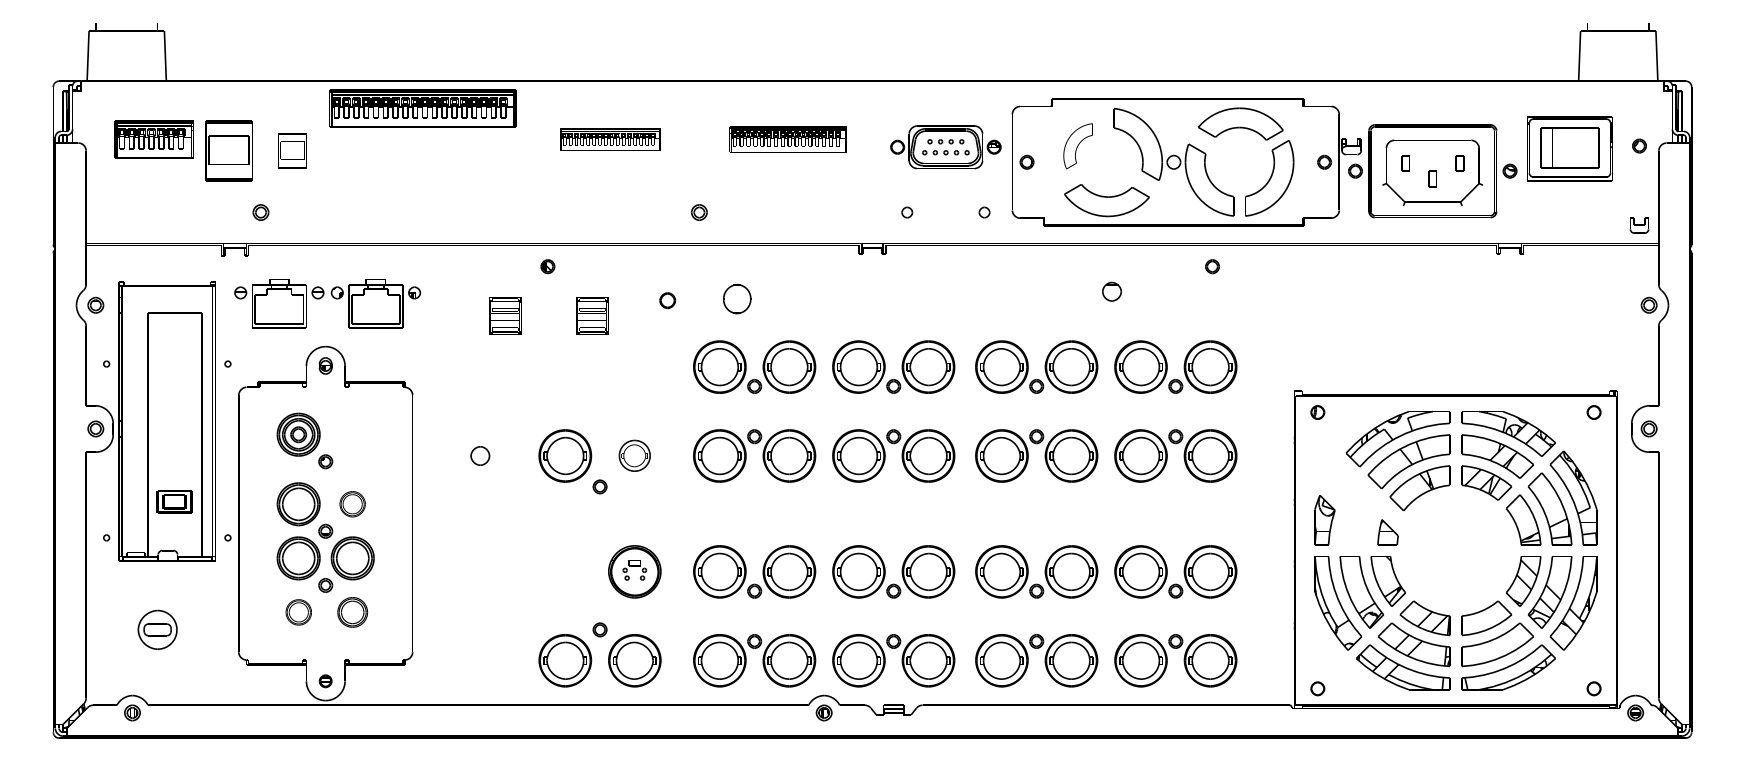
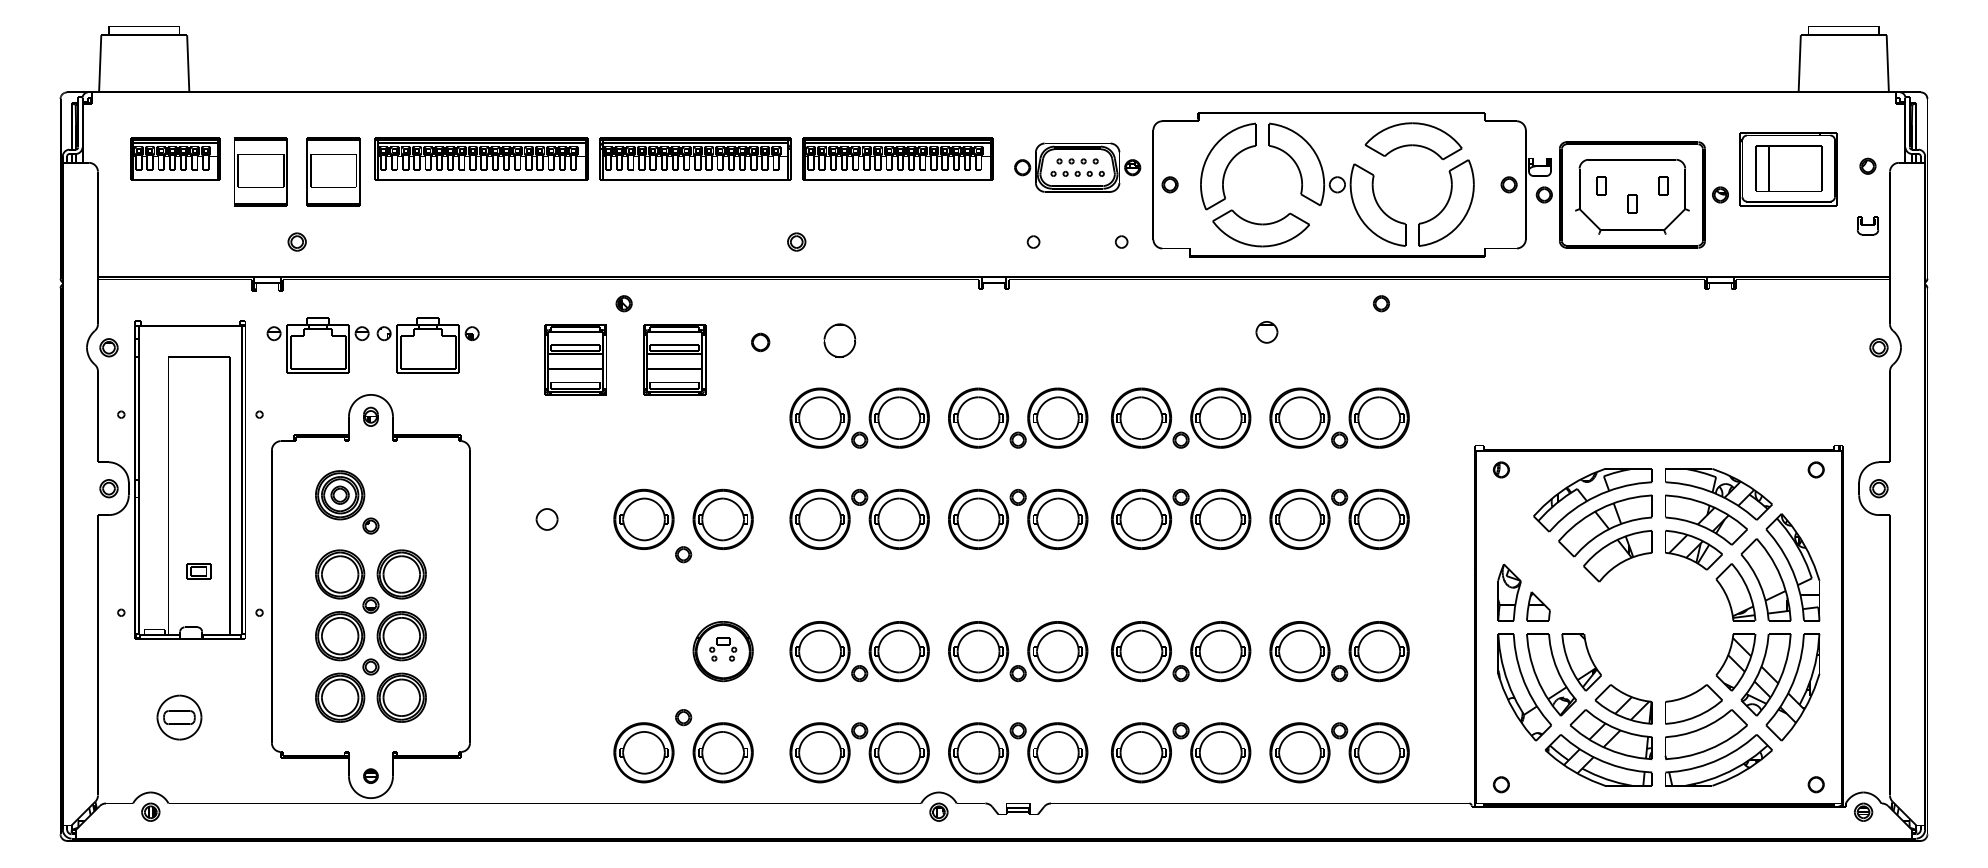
part: (422, 108) -> (481, 158), moved
part: (610, 139) -> (695, 158), size x1.67
part: (787, 139) -> (897, 158), size x1.43
part: (1078, 146) -> (1228, 166), size x1.67
part: (292, 150) -> (333, 171), size x1.67
part: (1639, 225) -> (1867, 225), moved
part: (505, 315) -> (575, 359), size x1.67
part: (592, 315) -> (674, 359), size x1.67
part: (634, 455) -> (722, 518), size x1.67
part: (174, 501) -> (198, 571), size x0.62
part: (352, 504) -> (401, 574), size x1.67
part: (1388, 532) -> (1538, 606), moved
part: (298, 612) -> (340, 697), size x1.67
part: (352, 612) -> (401, 697), size x1.43

